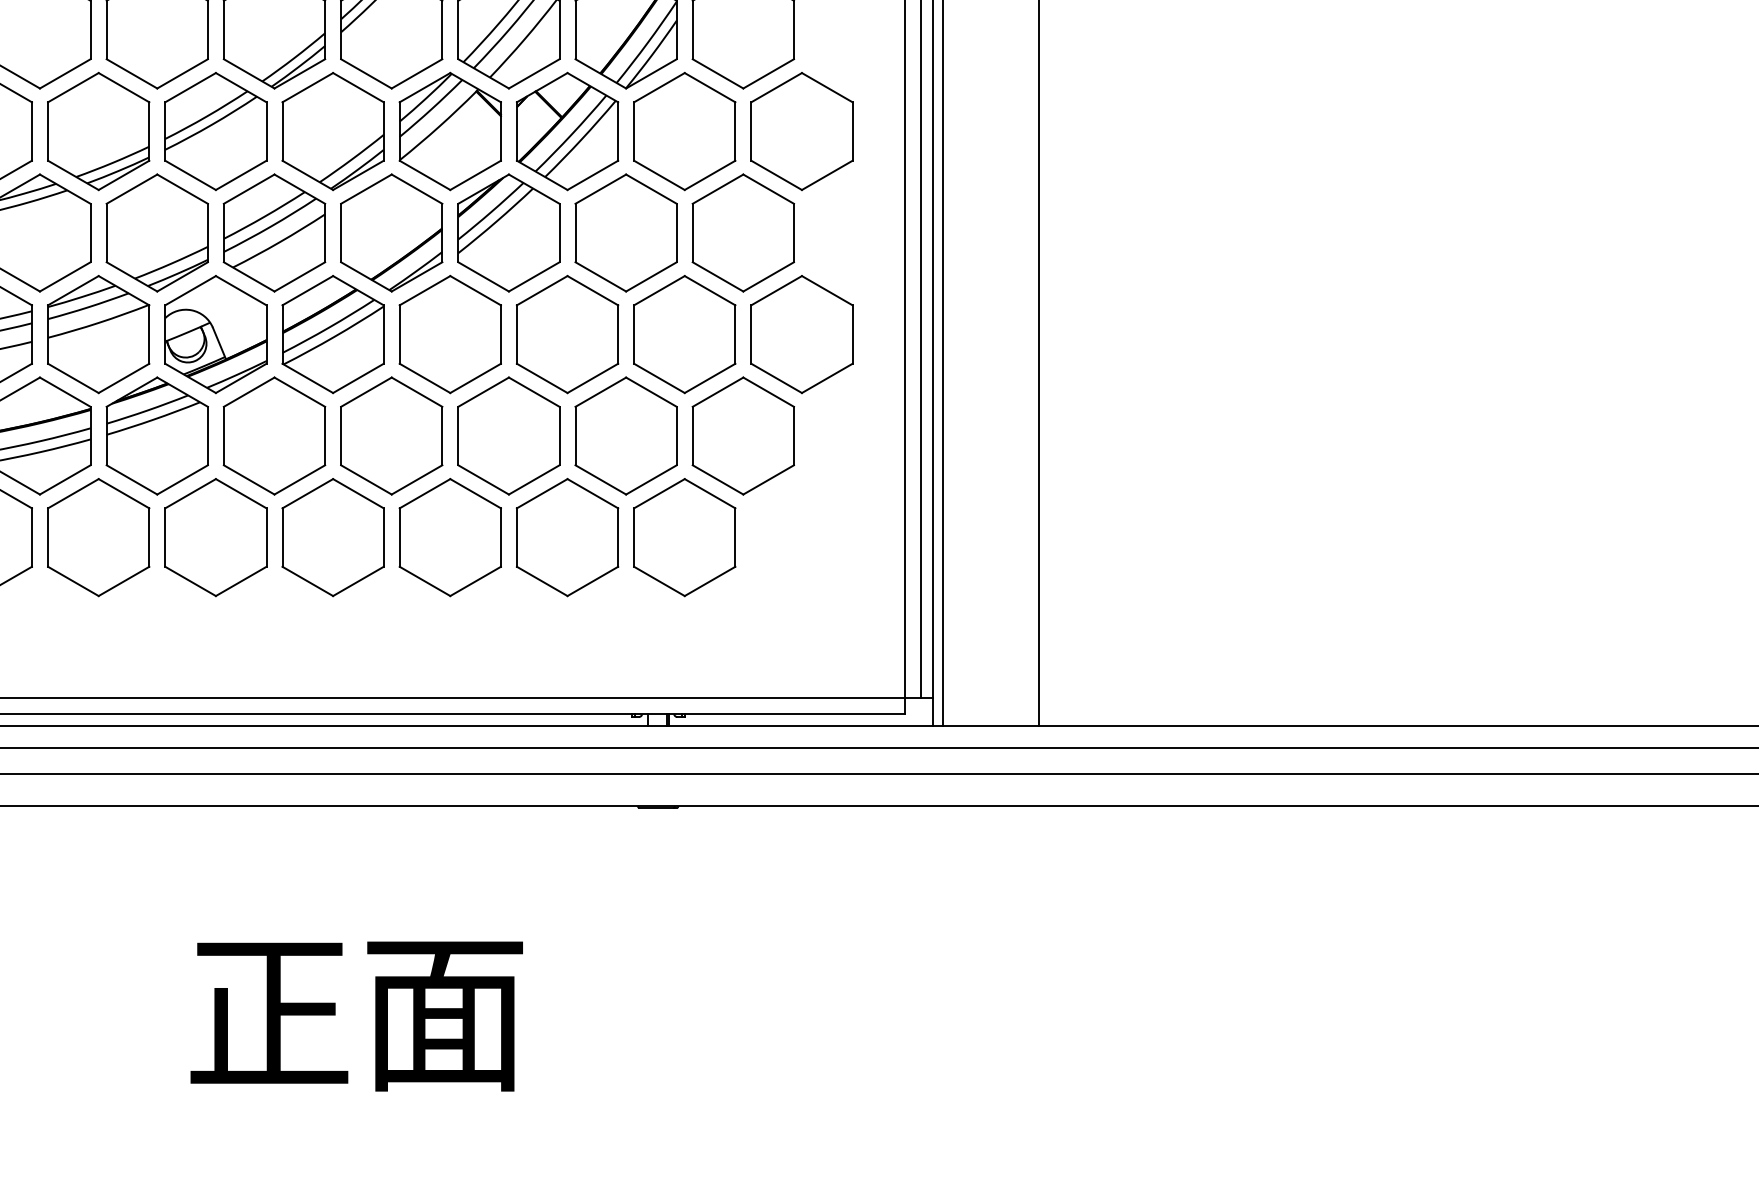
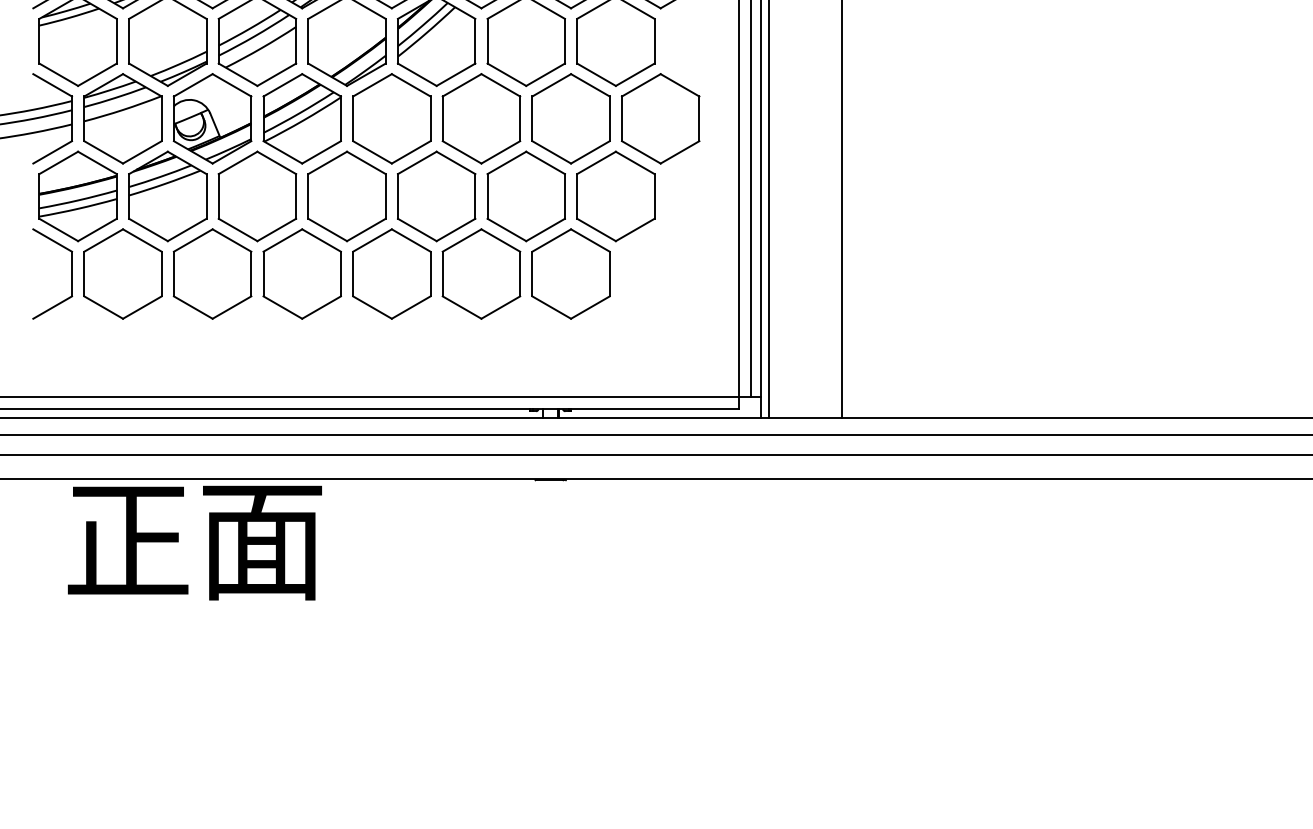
text: (356, 1016) -> (194, 543), moved

